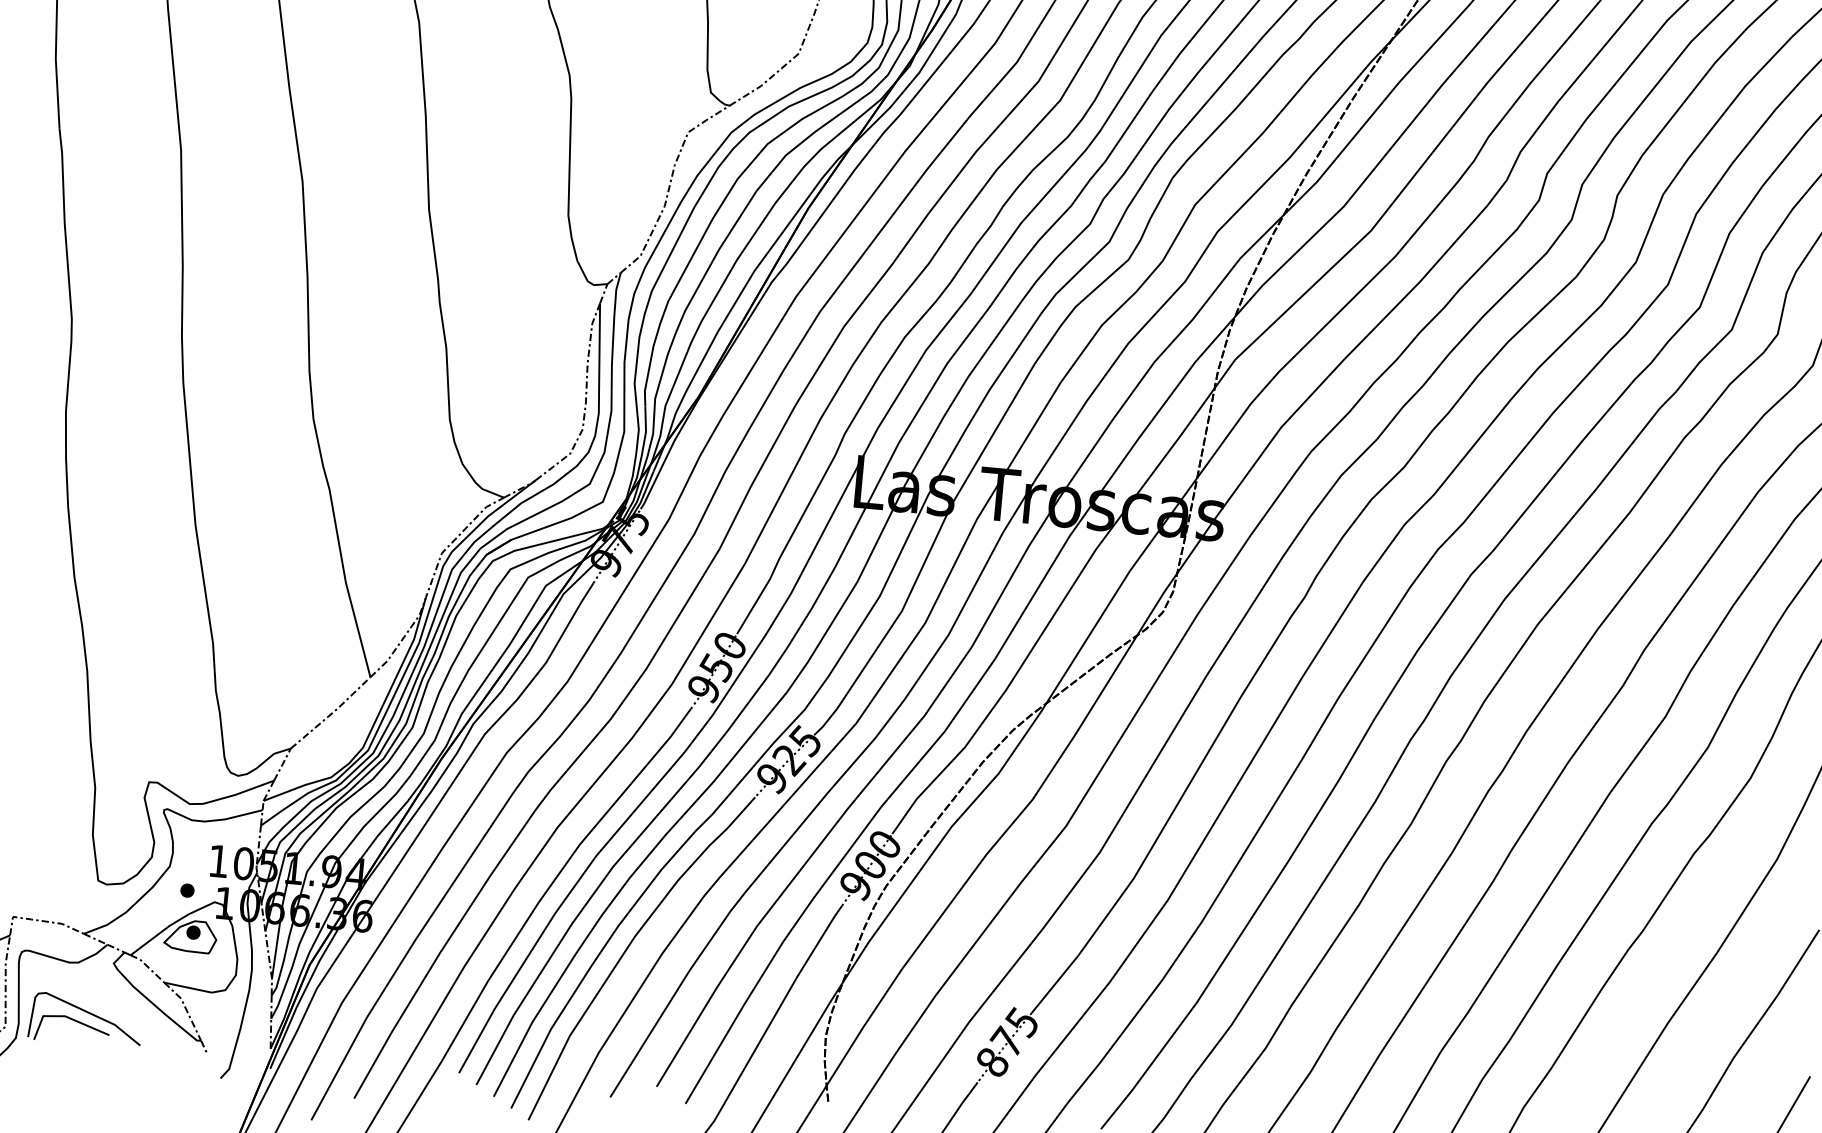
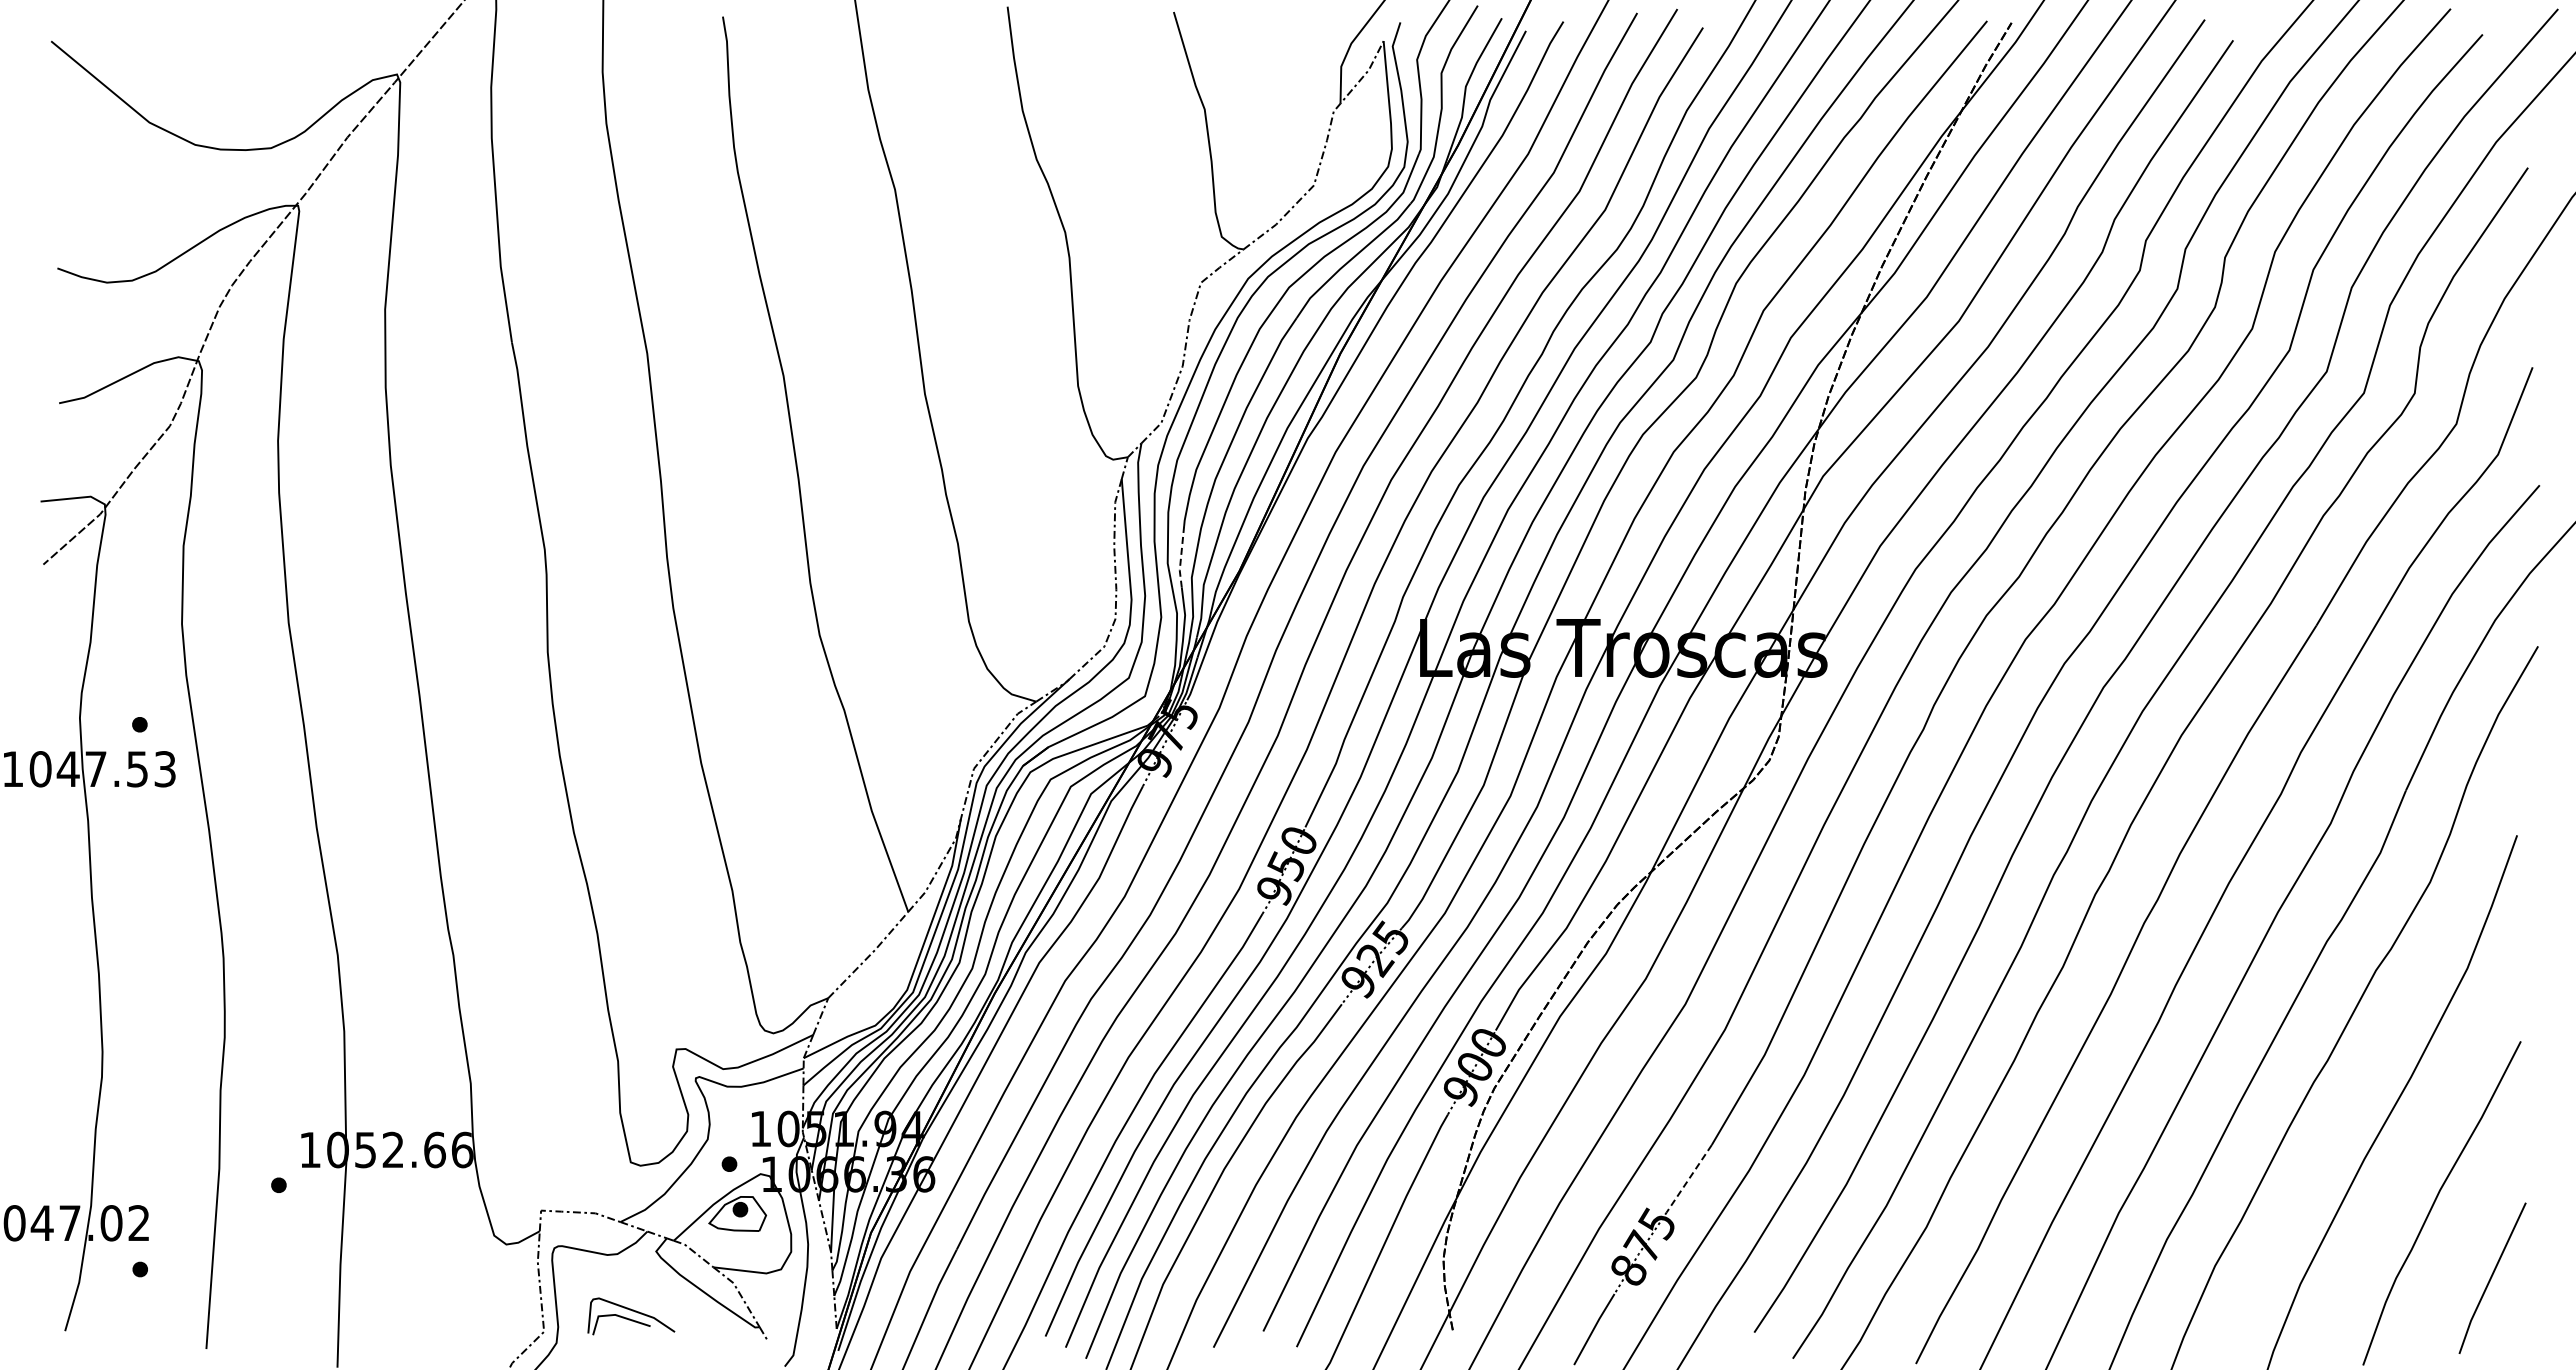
line: (647, 379) -> (1181, 557), solid -> dashed
line: (1055, 984) -> (1689, 1178), solid -> dashed
part: (85, 1020) -> (631, 1316), size x0.7

